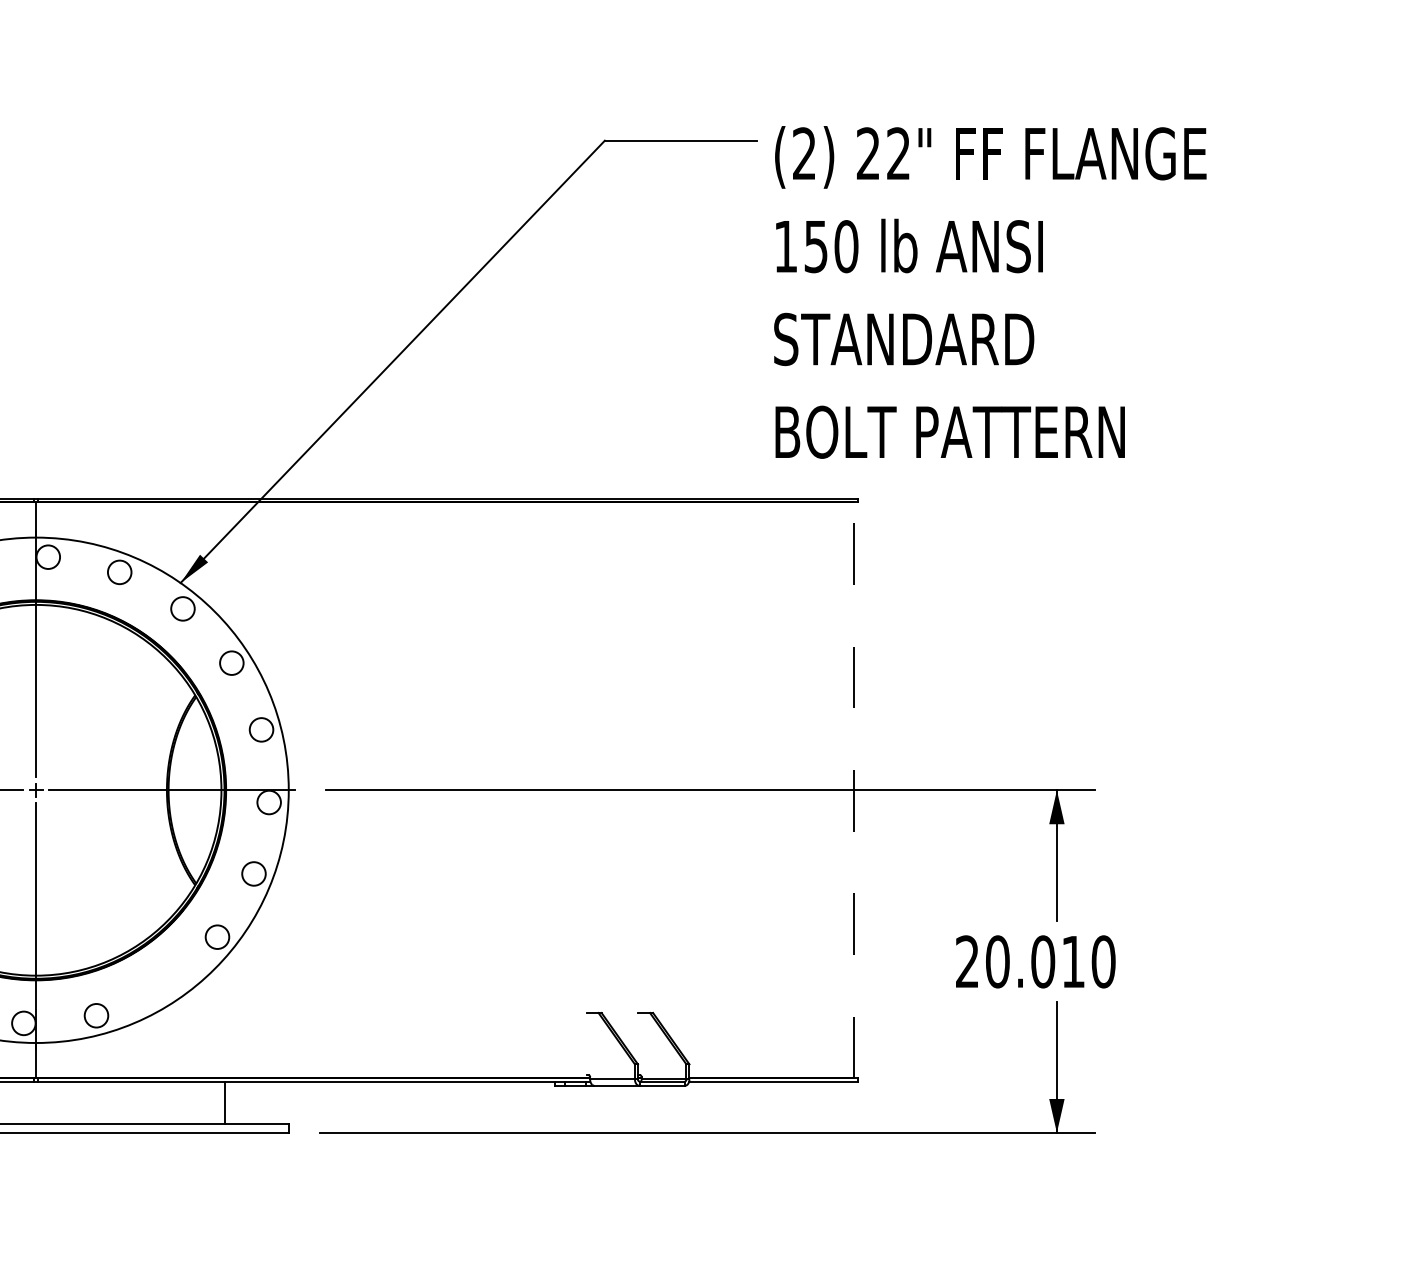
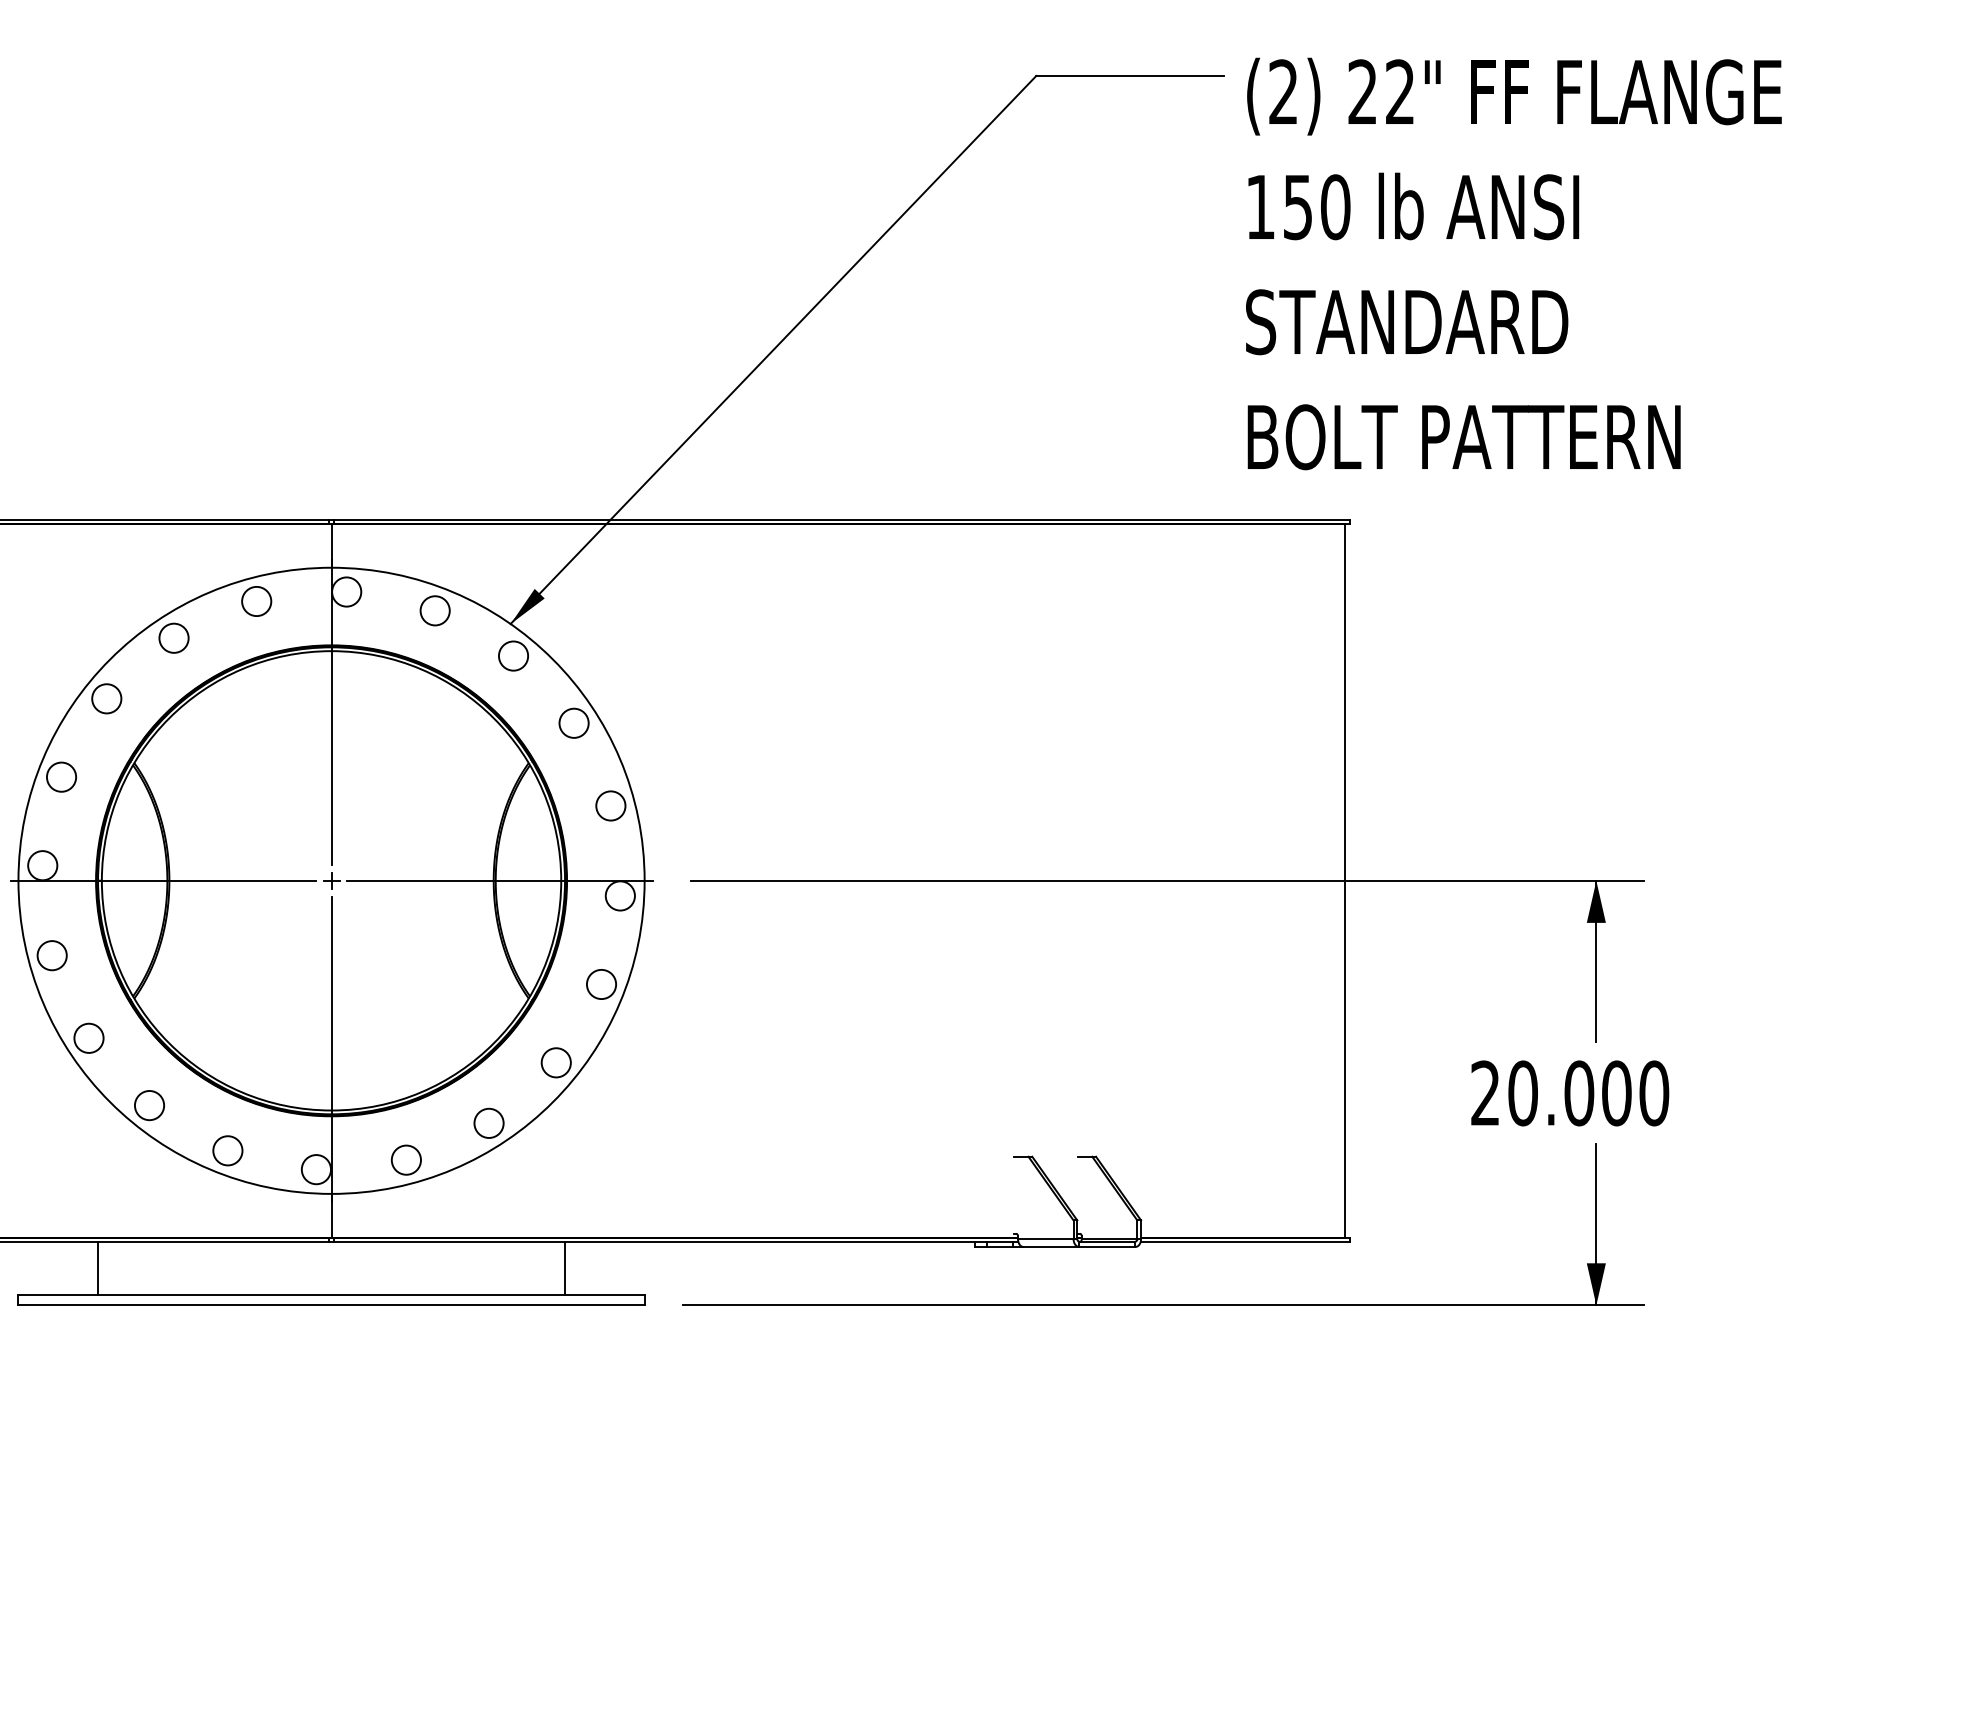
line: (854, 790) -> (1345, 880), dashed -> solid
text: (1073, 961) -> (1616, 1093), 20.010 -> 20.000
circle: (162, 985) -> (488, 1122), added

